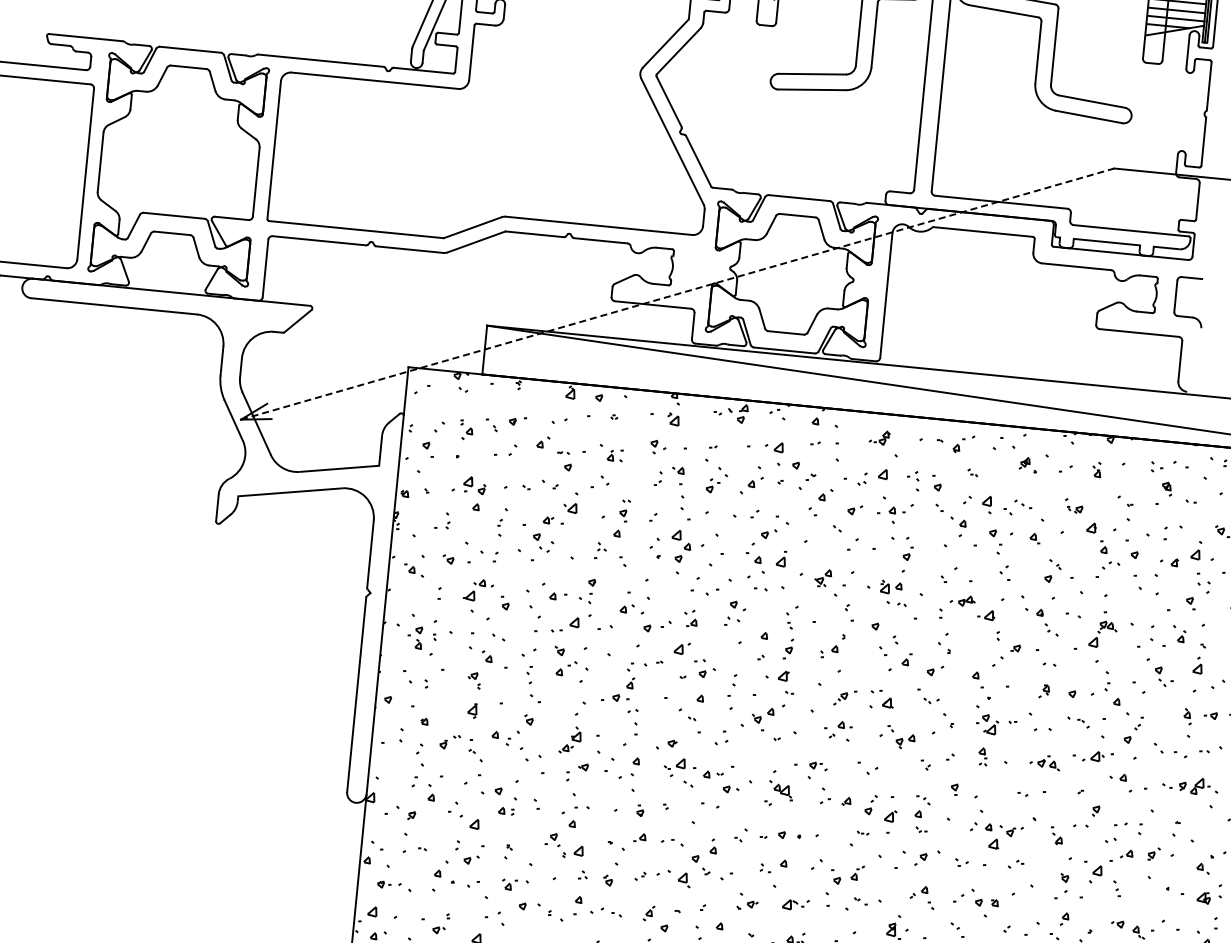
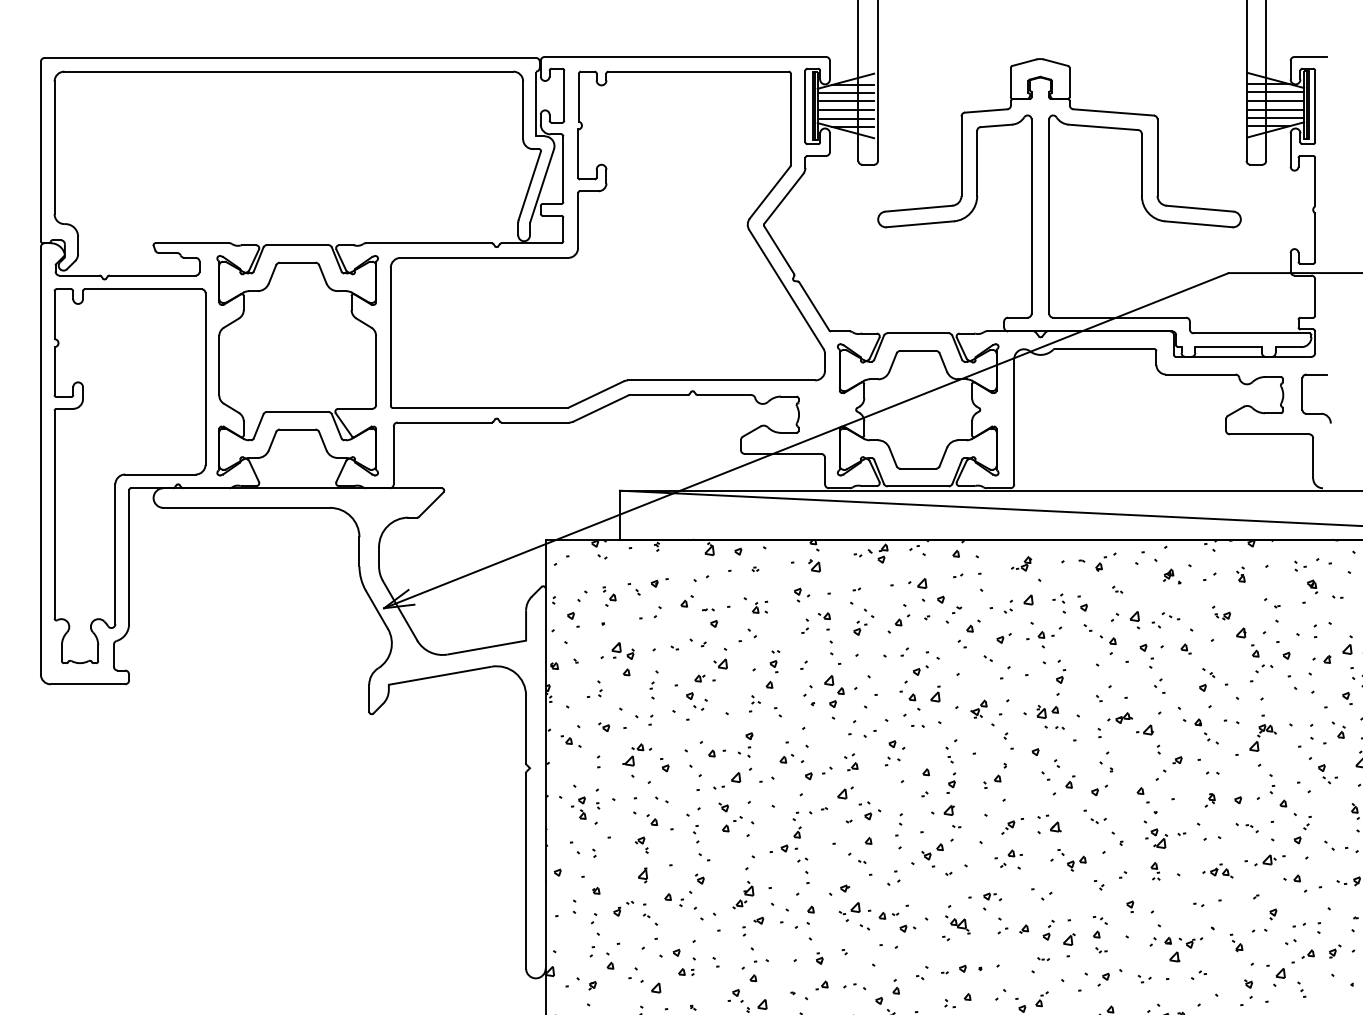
line: (677, 293) -> (806, 440), dashed -> solid

